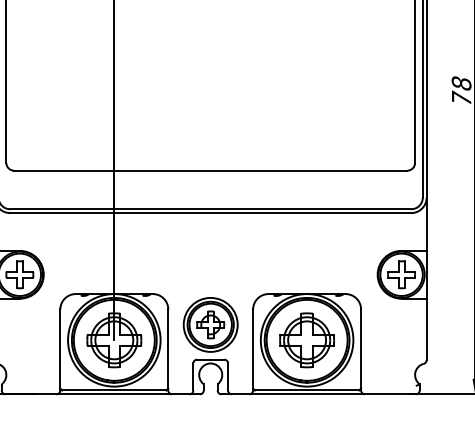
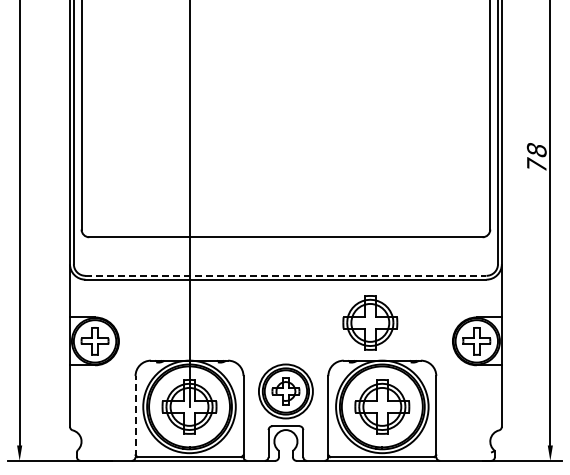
line: (210, 208) -> (285, 275), solid -> dashed
part: (295, 255) -> (370, 322), added
line: (60, 349) -> (135, 416), solid -> dashed

